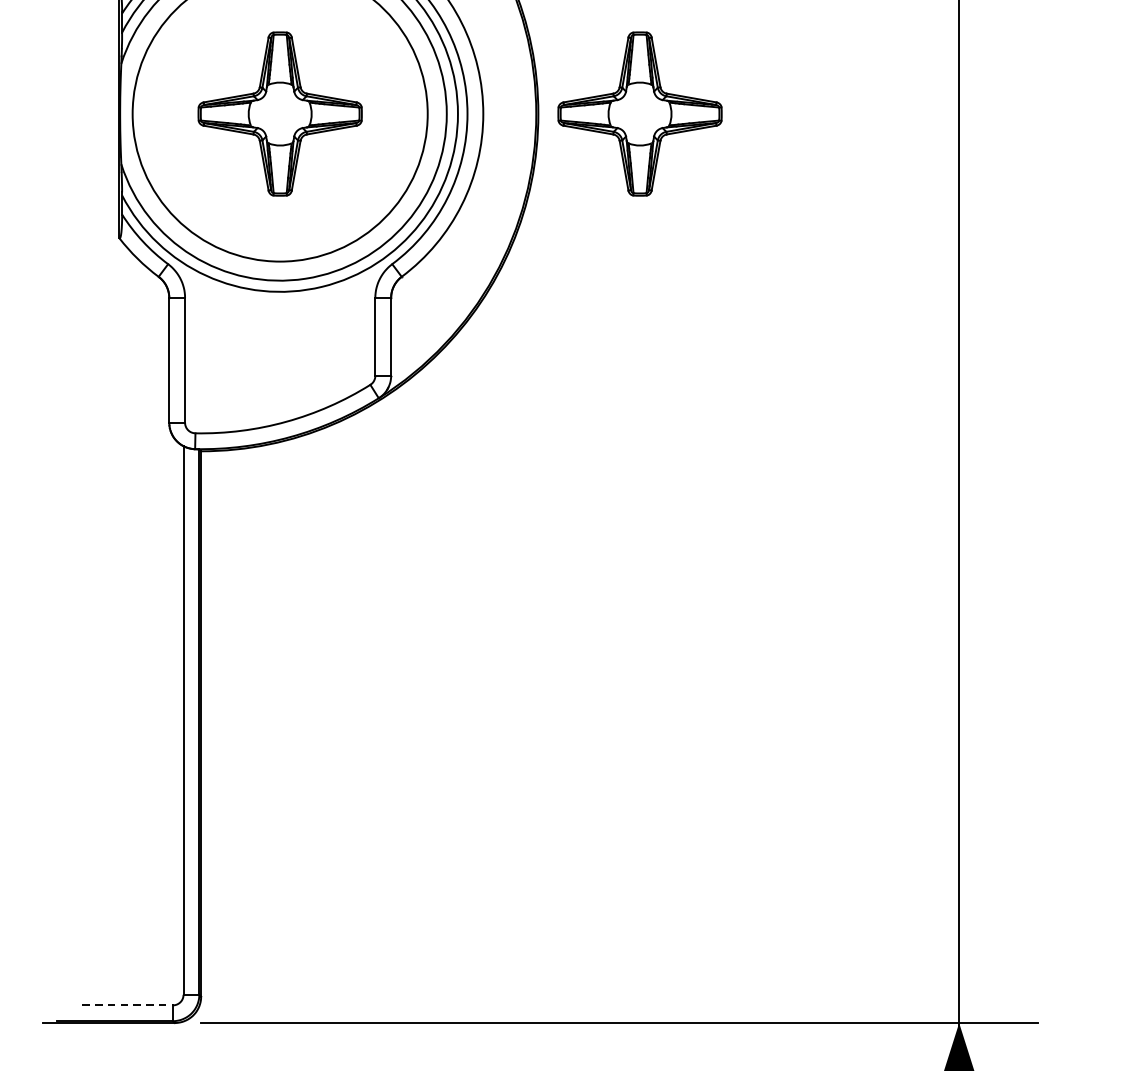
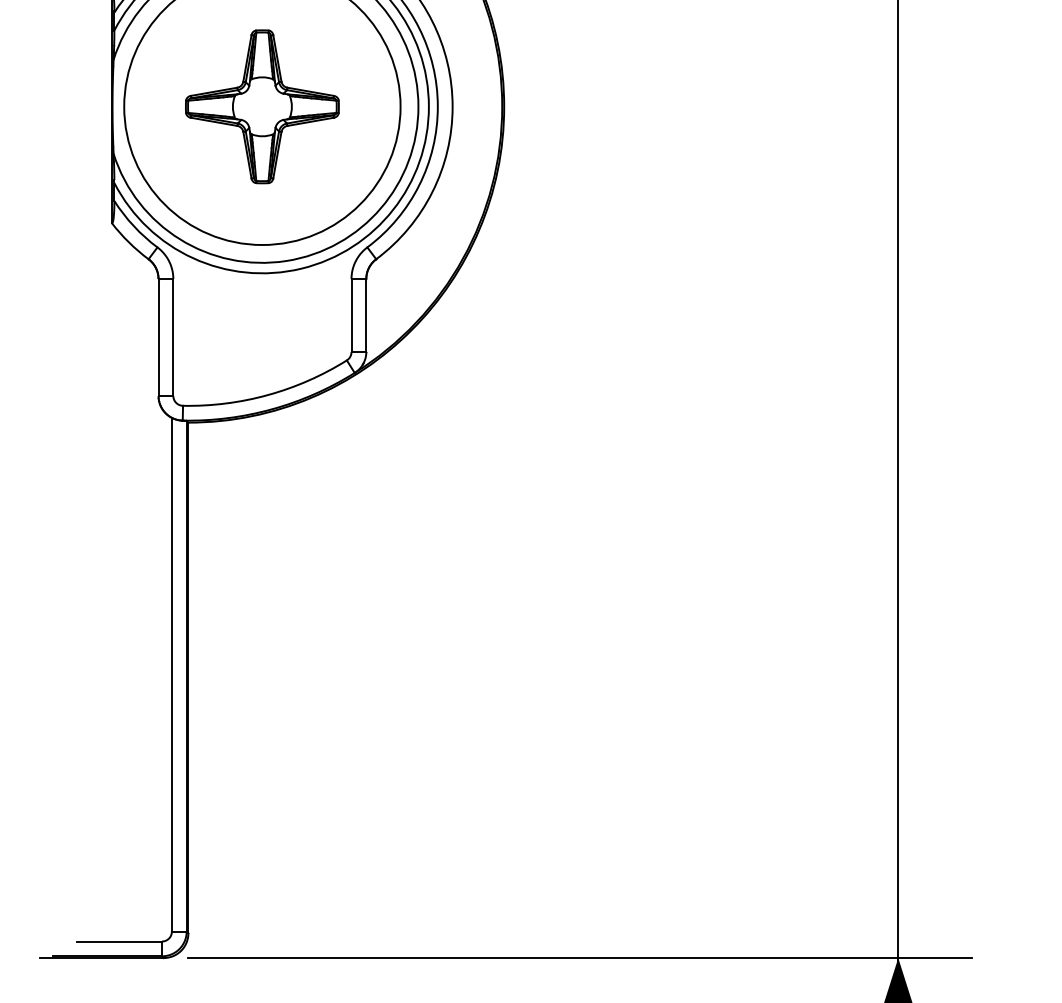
part: (640, 113) -> (599, 106), removed
line: (128, 1005) -> (120, 941), dashed -> solid

